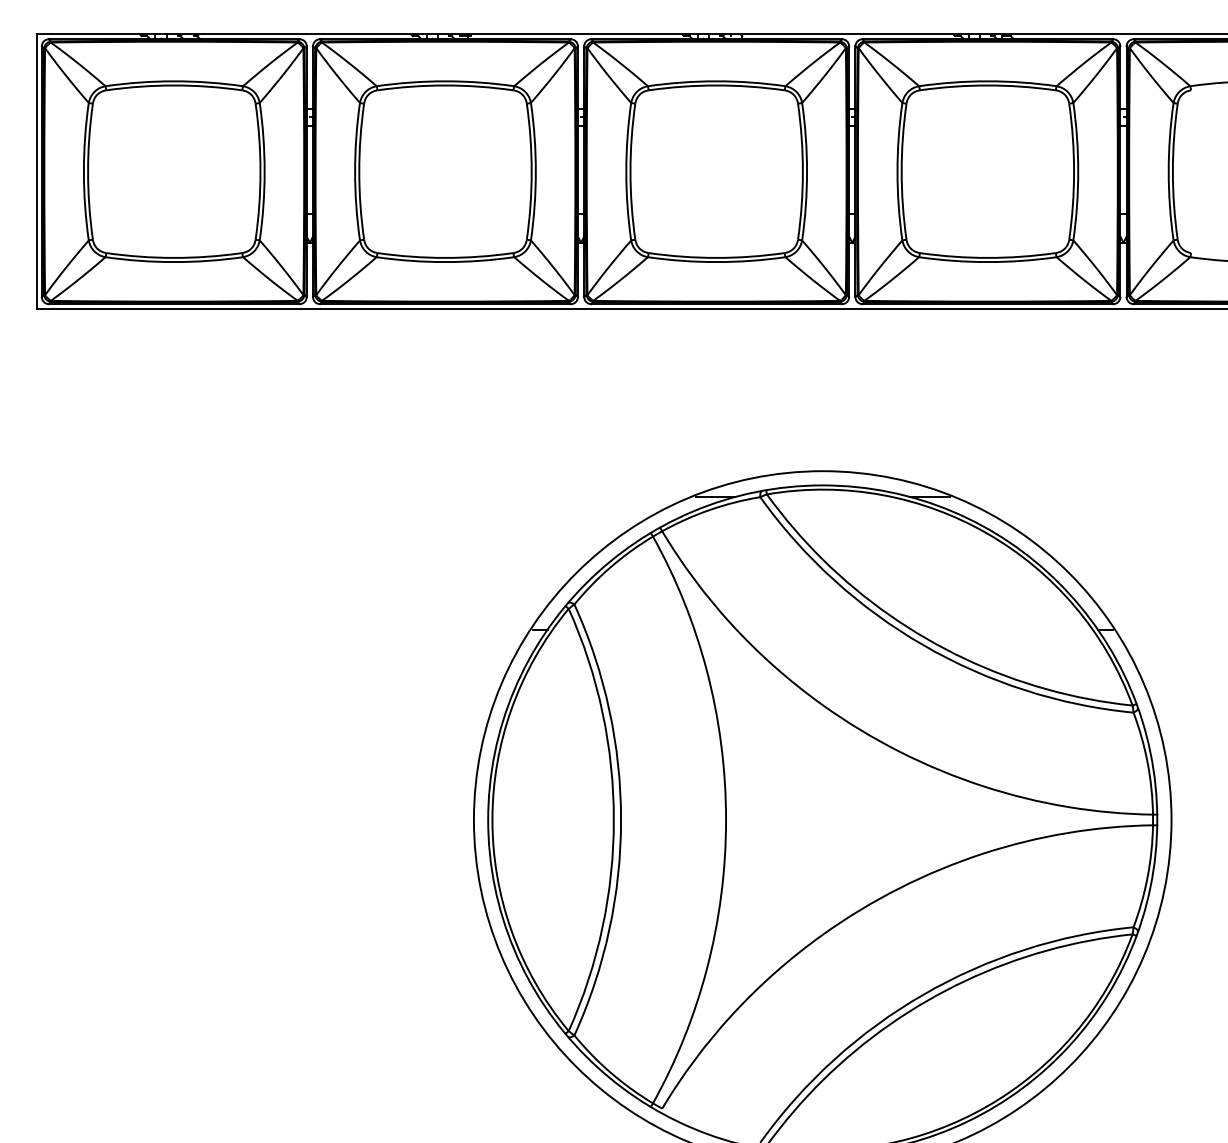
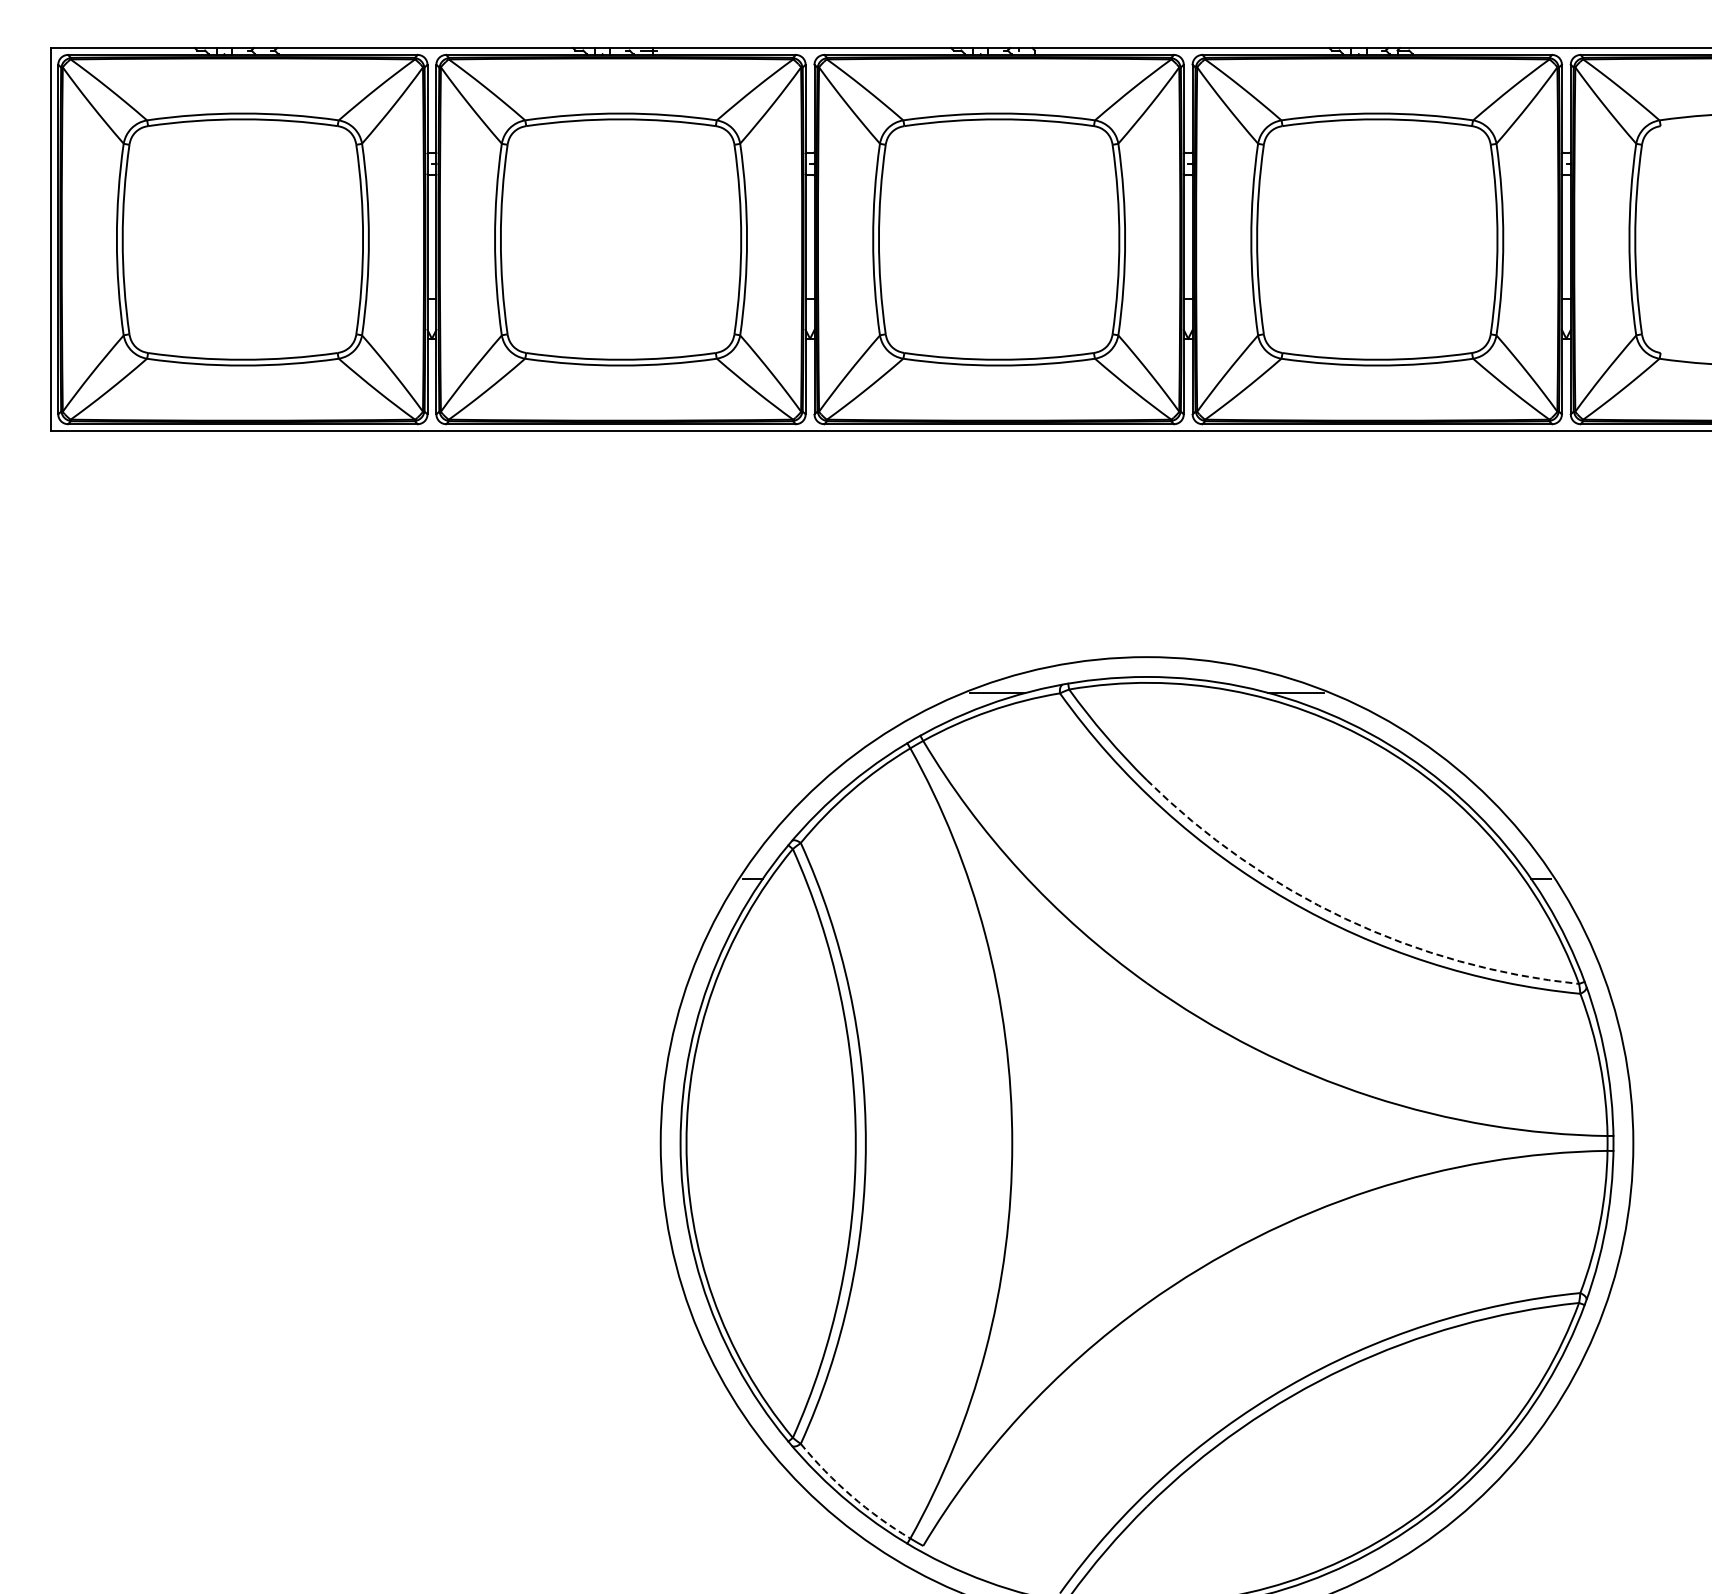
arc: (965, 658) -> (1345, 918), solid -> dashed
arc: (610, 1072) -> (851, 1495), solid -> dashed

